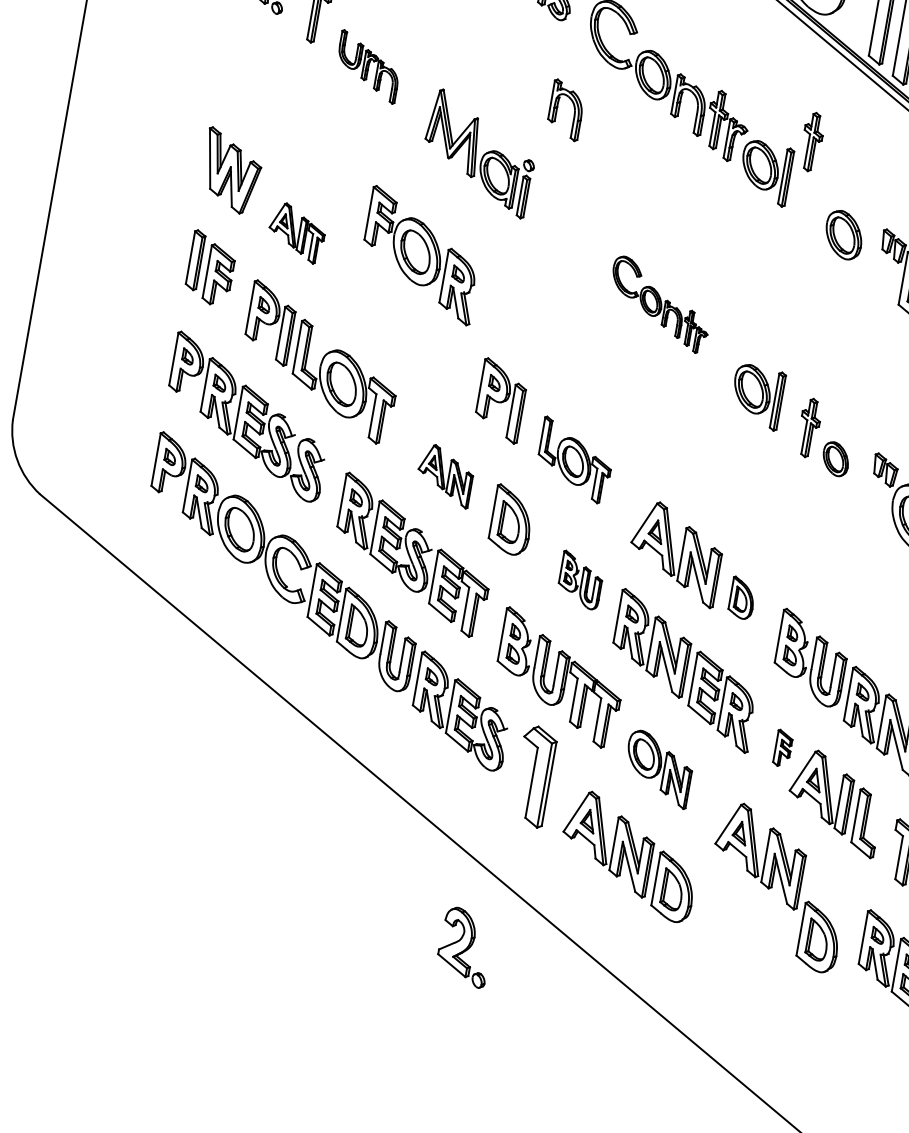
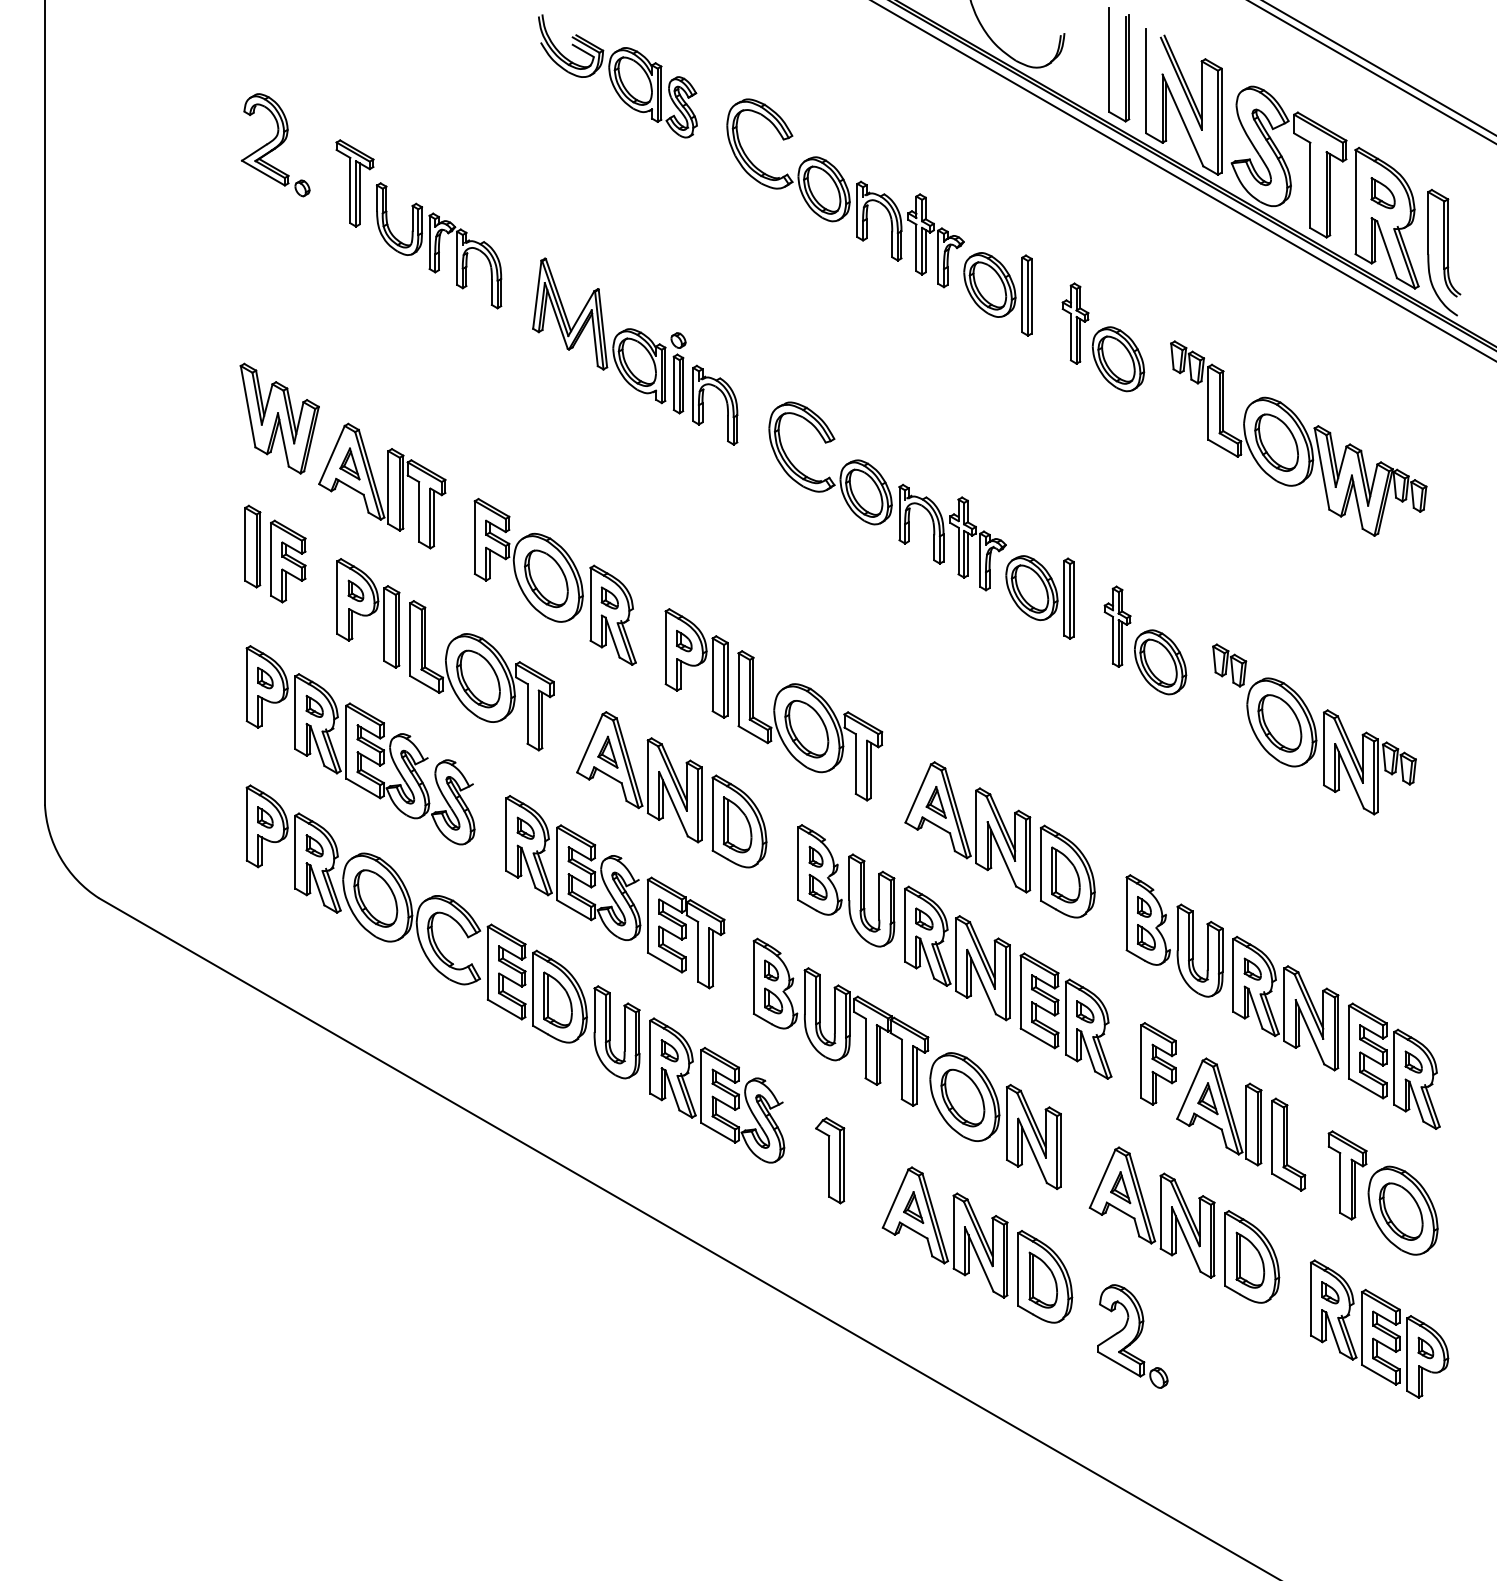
part: (368, 66) -> (439, 245), size x1.43
part: (573, 108) -> (725, 401), moved
part: (812, 141) -> (1075, 323), moved
part: (297, 232) -> (382, 485), size x1.67
part: (420, 255) -> (554, 581), moved
part: (659, 304) -> (887, 496), size x1.67
part: (835, 459) -> (1160, 662), size x1.43
part: (575, 460) -> (810, 725), size x1.43
part: (445, 475) -> (639, 777), size x1.67
part: (580, 580) -> (846, 885), size x1.67
part: (742, 598) -> (1067, 871), size x1.67
part: (783, 748) -> (1158, 1063), size x1.67
part: (658, 769) -> (995, 1121), size x1.43
part: (534, 776) -> (830, 1160), size x0.62
part: (819, 937) -> (1252, 1256), moved
part: (464, 947) -> (1132, 1336), moved

